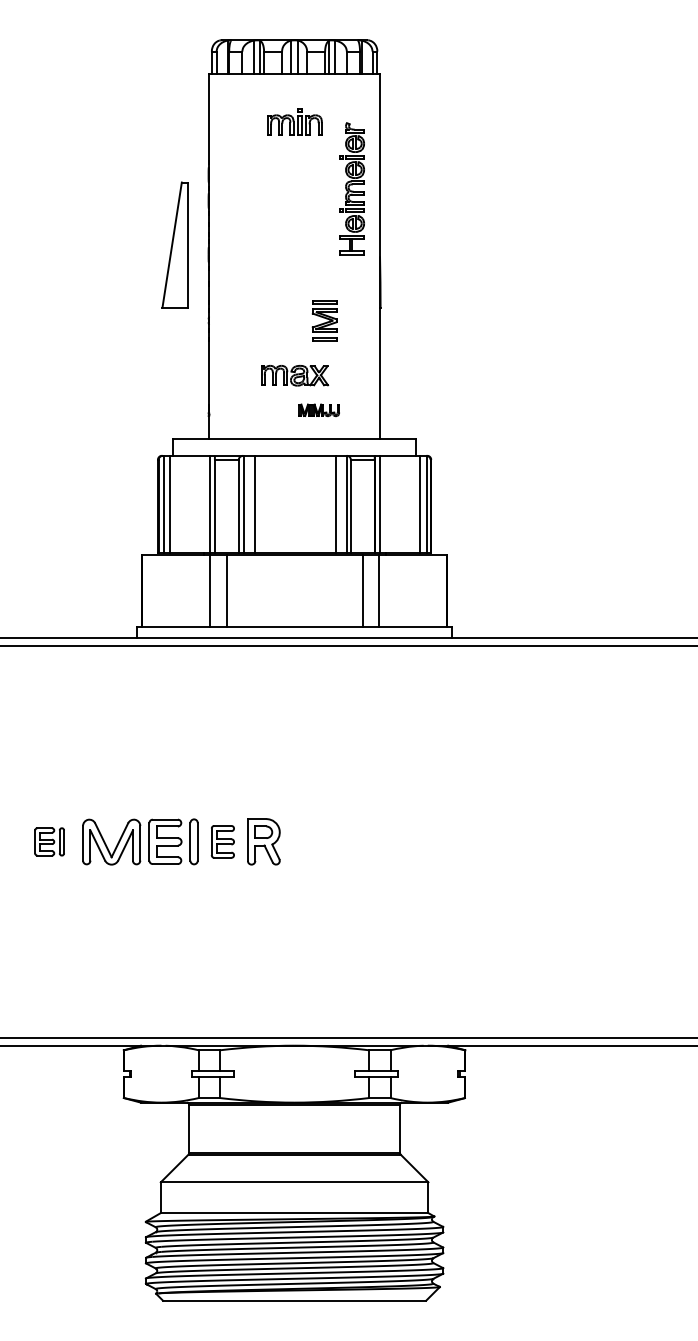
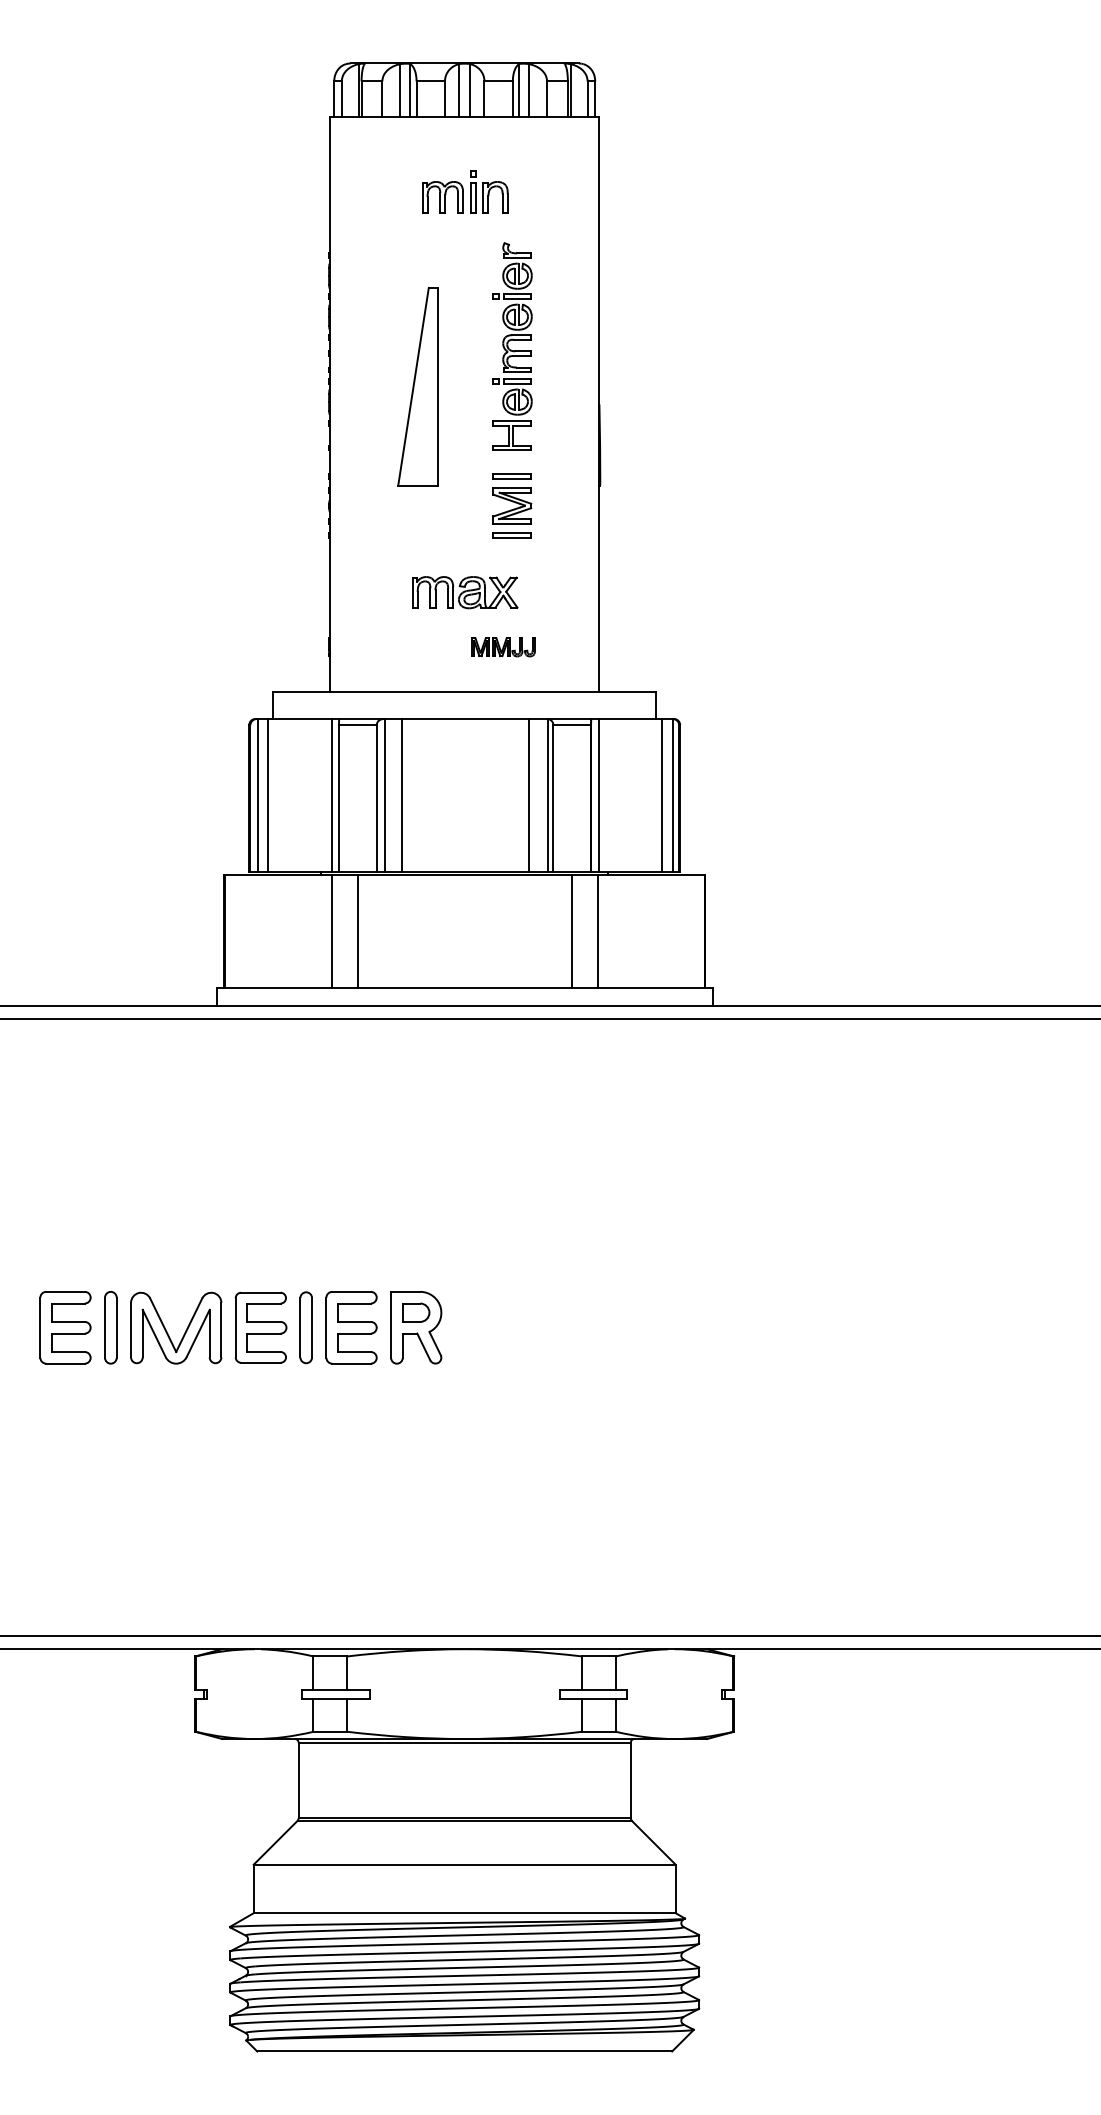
part: (351, 188) -> (511, 346), moved
part: (174, 244) -> (417, 385), moved
part: (49, 841) -> (78, 1327), size x1.67
part: (222, 841) -> (350, 1327), size x1.43

